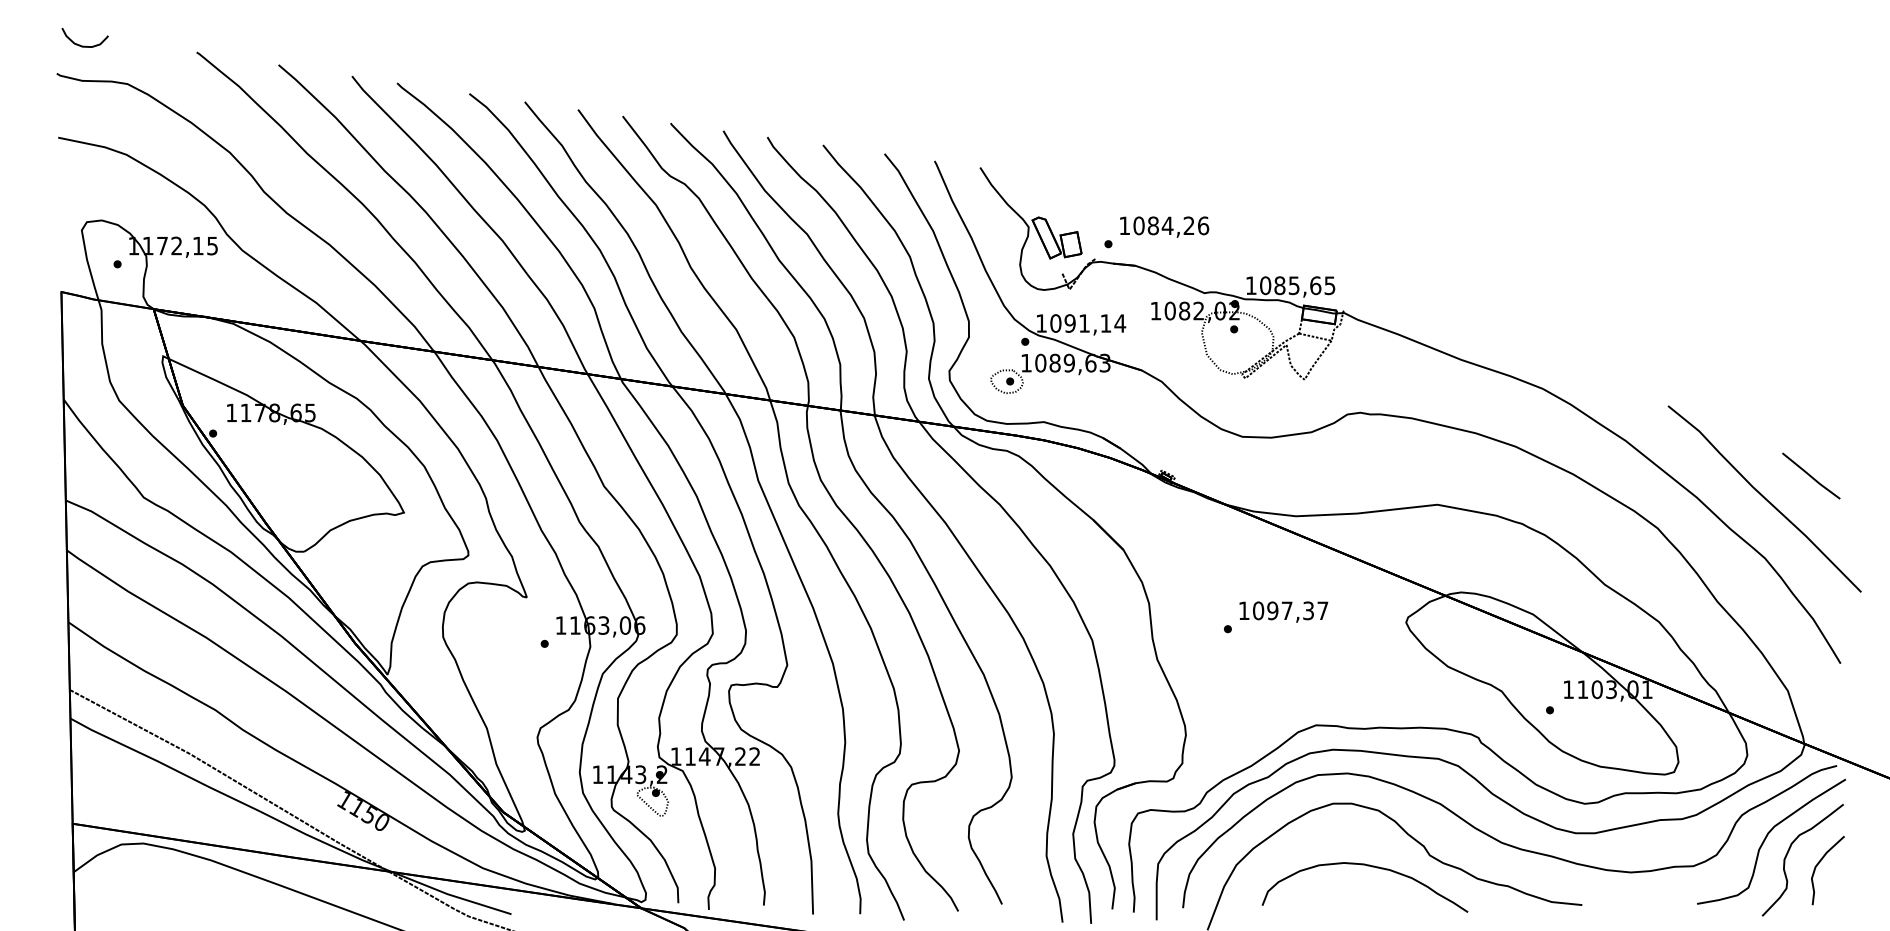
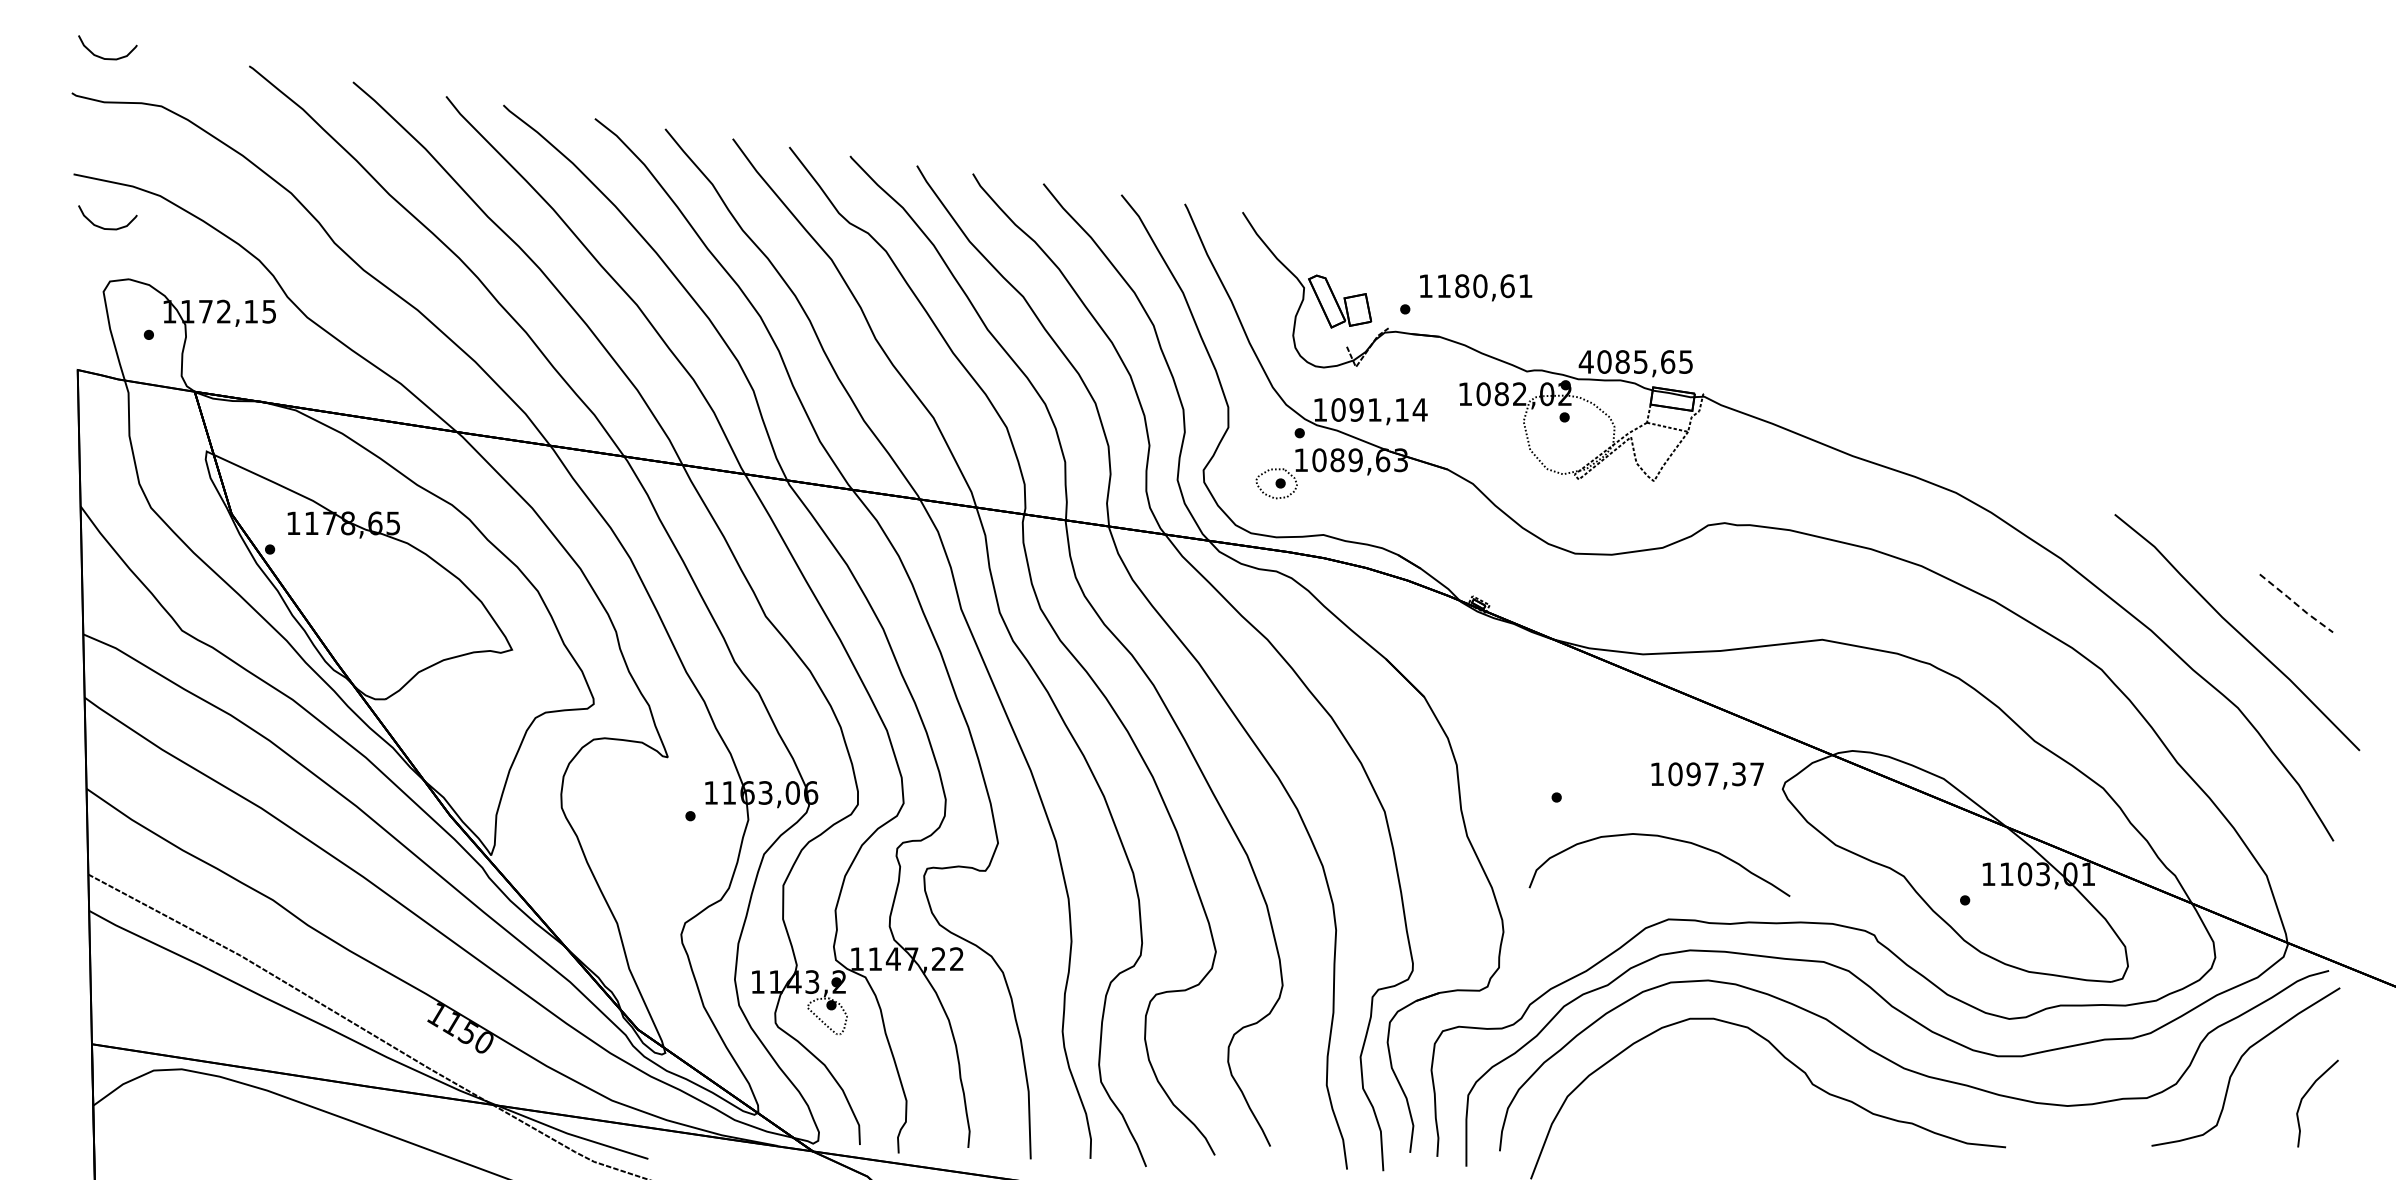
curve: (81, 179) -> (103, 227), added
text: (1170, 226) -> (1484, 286), 1084,26 -> 1180,61
text: (1250, 285) -> (1585, 361), 1085,65 -> 4085,65
line: (1811, 476) -> (2296, 604), solid -> dashed
text: (1283, 611) -> (1707, 775), moved
curve: (1788, 853) -> (2267, 1081), removed
curve: (1368, 866) -> (1664, 838), moved

